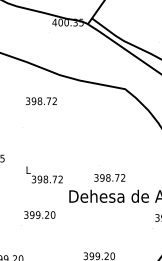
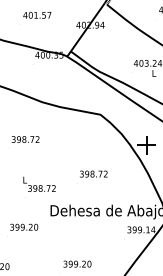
text: (41, 101) -> (25, 139), moved
text: (44, 173) -> (39, 183), moved
text: (109, 177) -> (93, 173), moved

